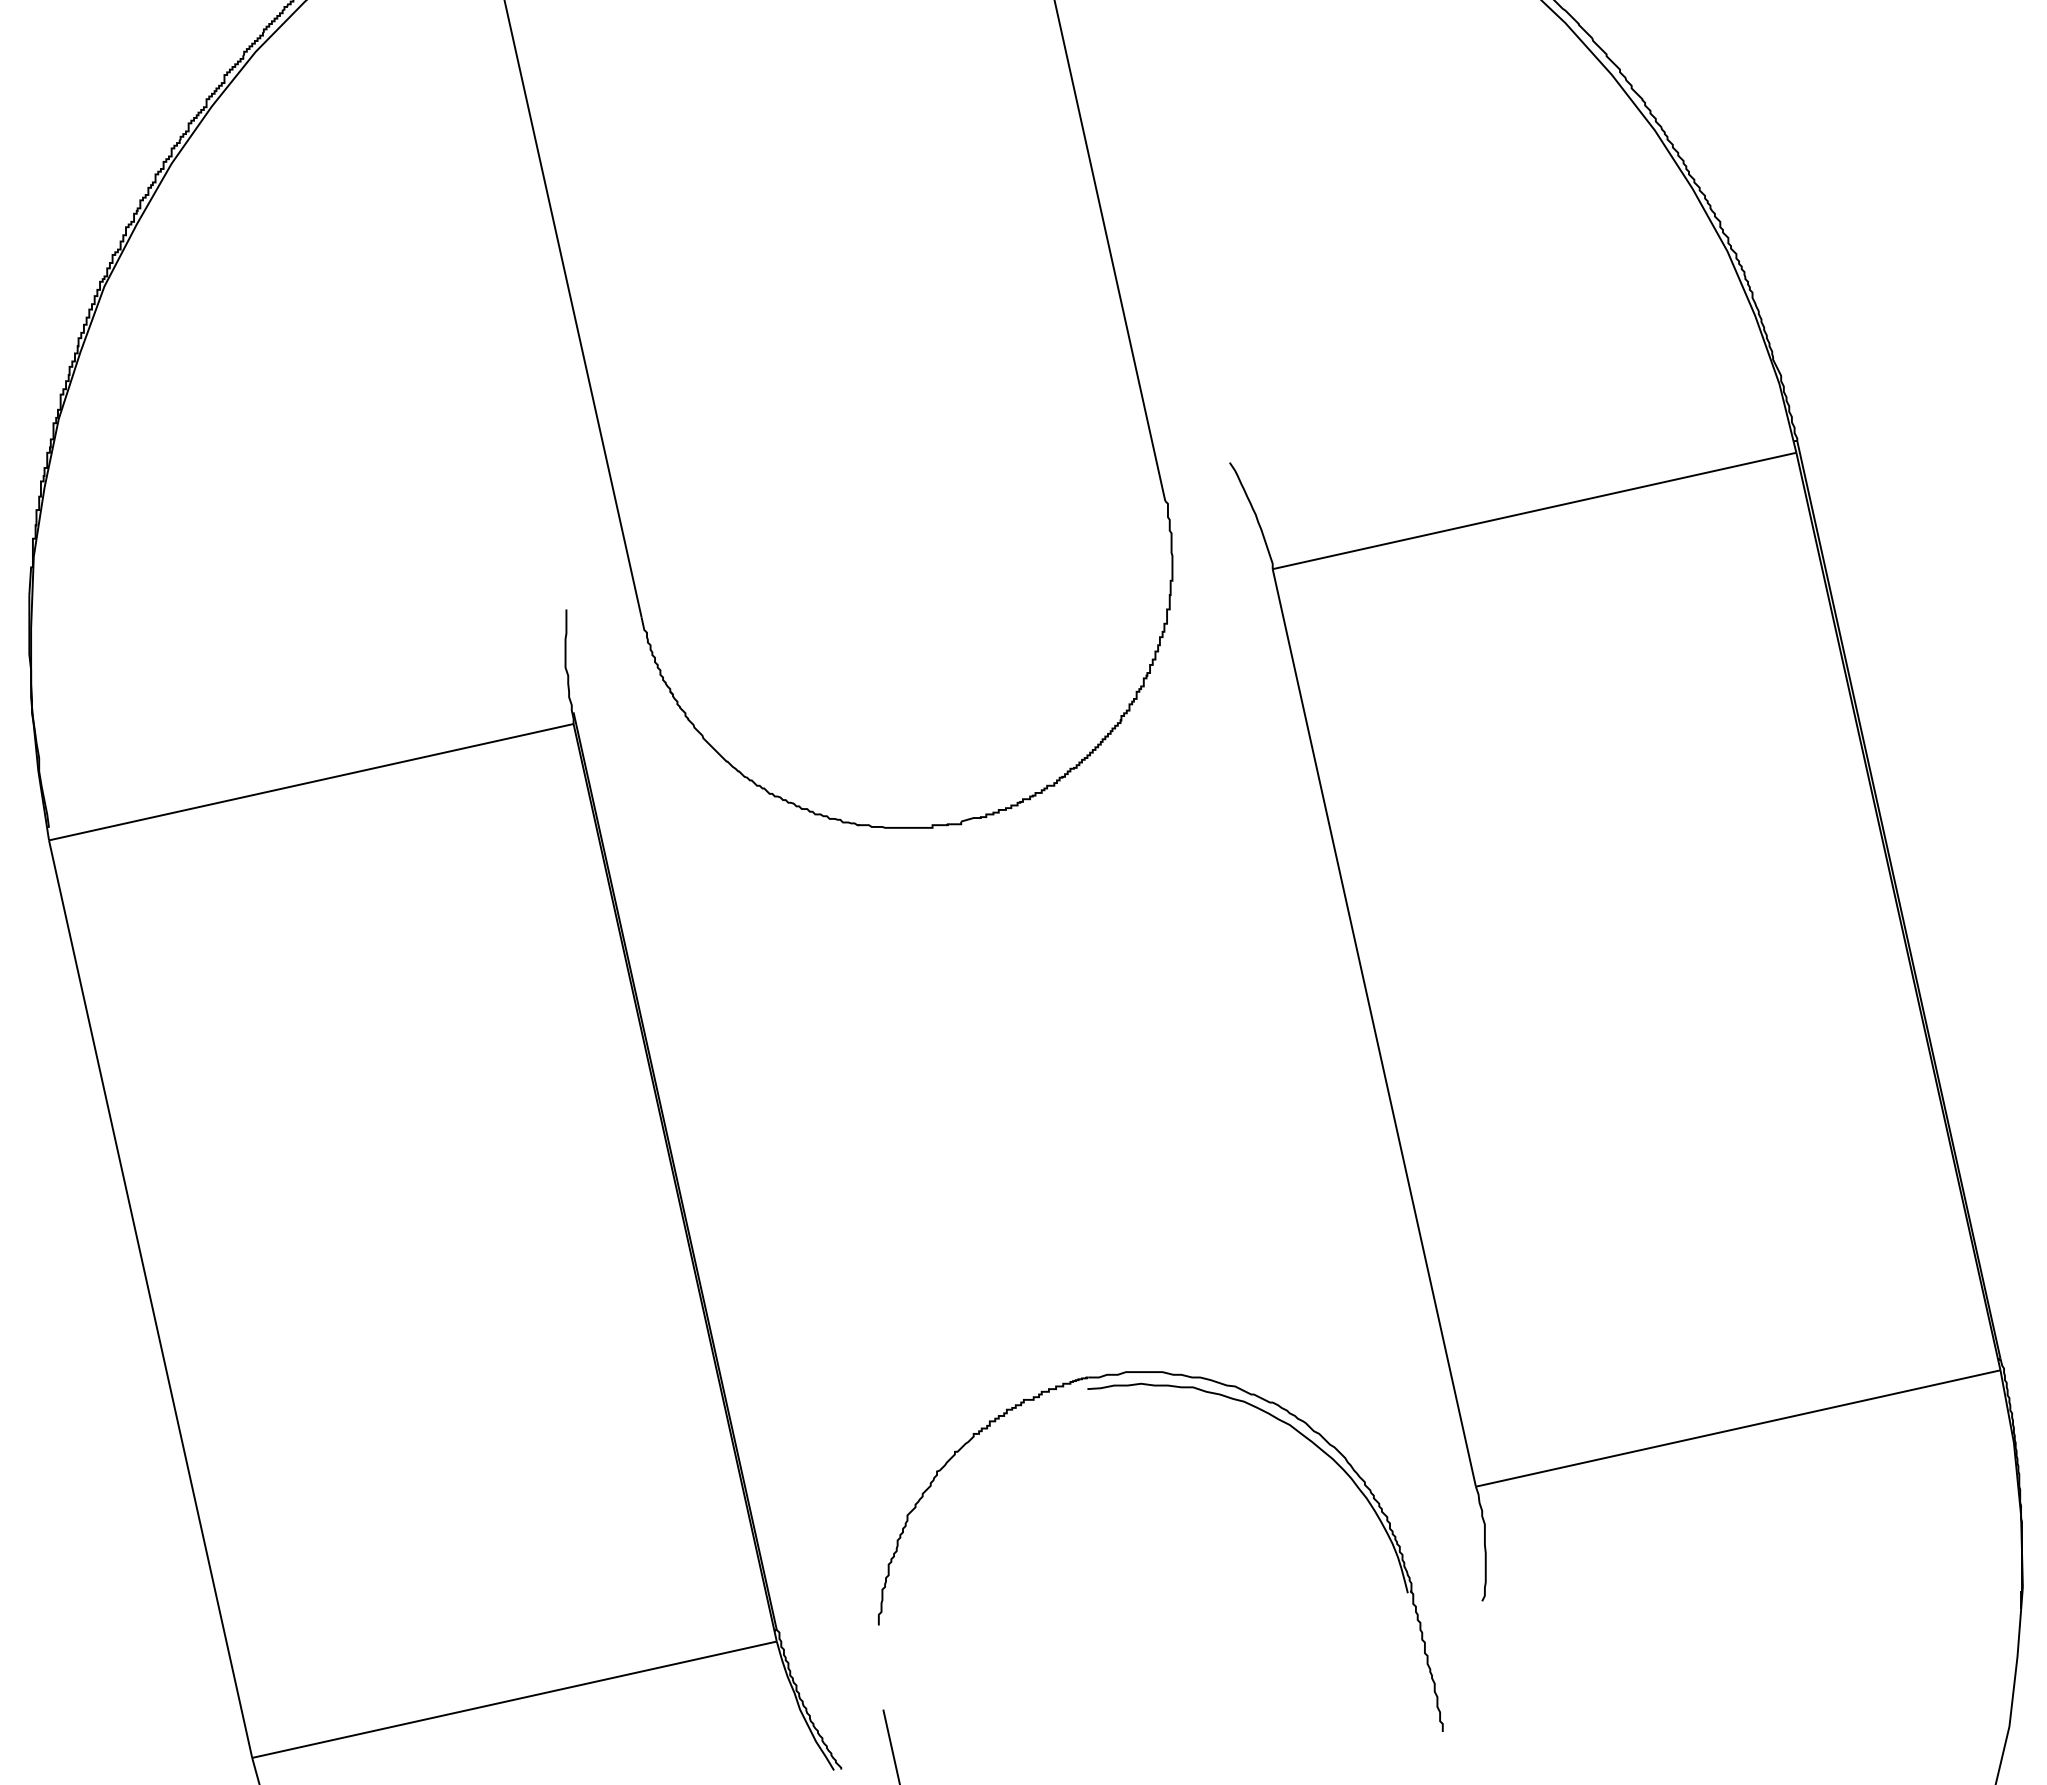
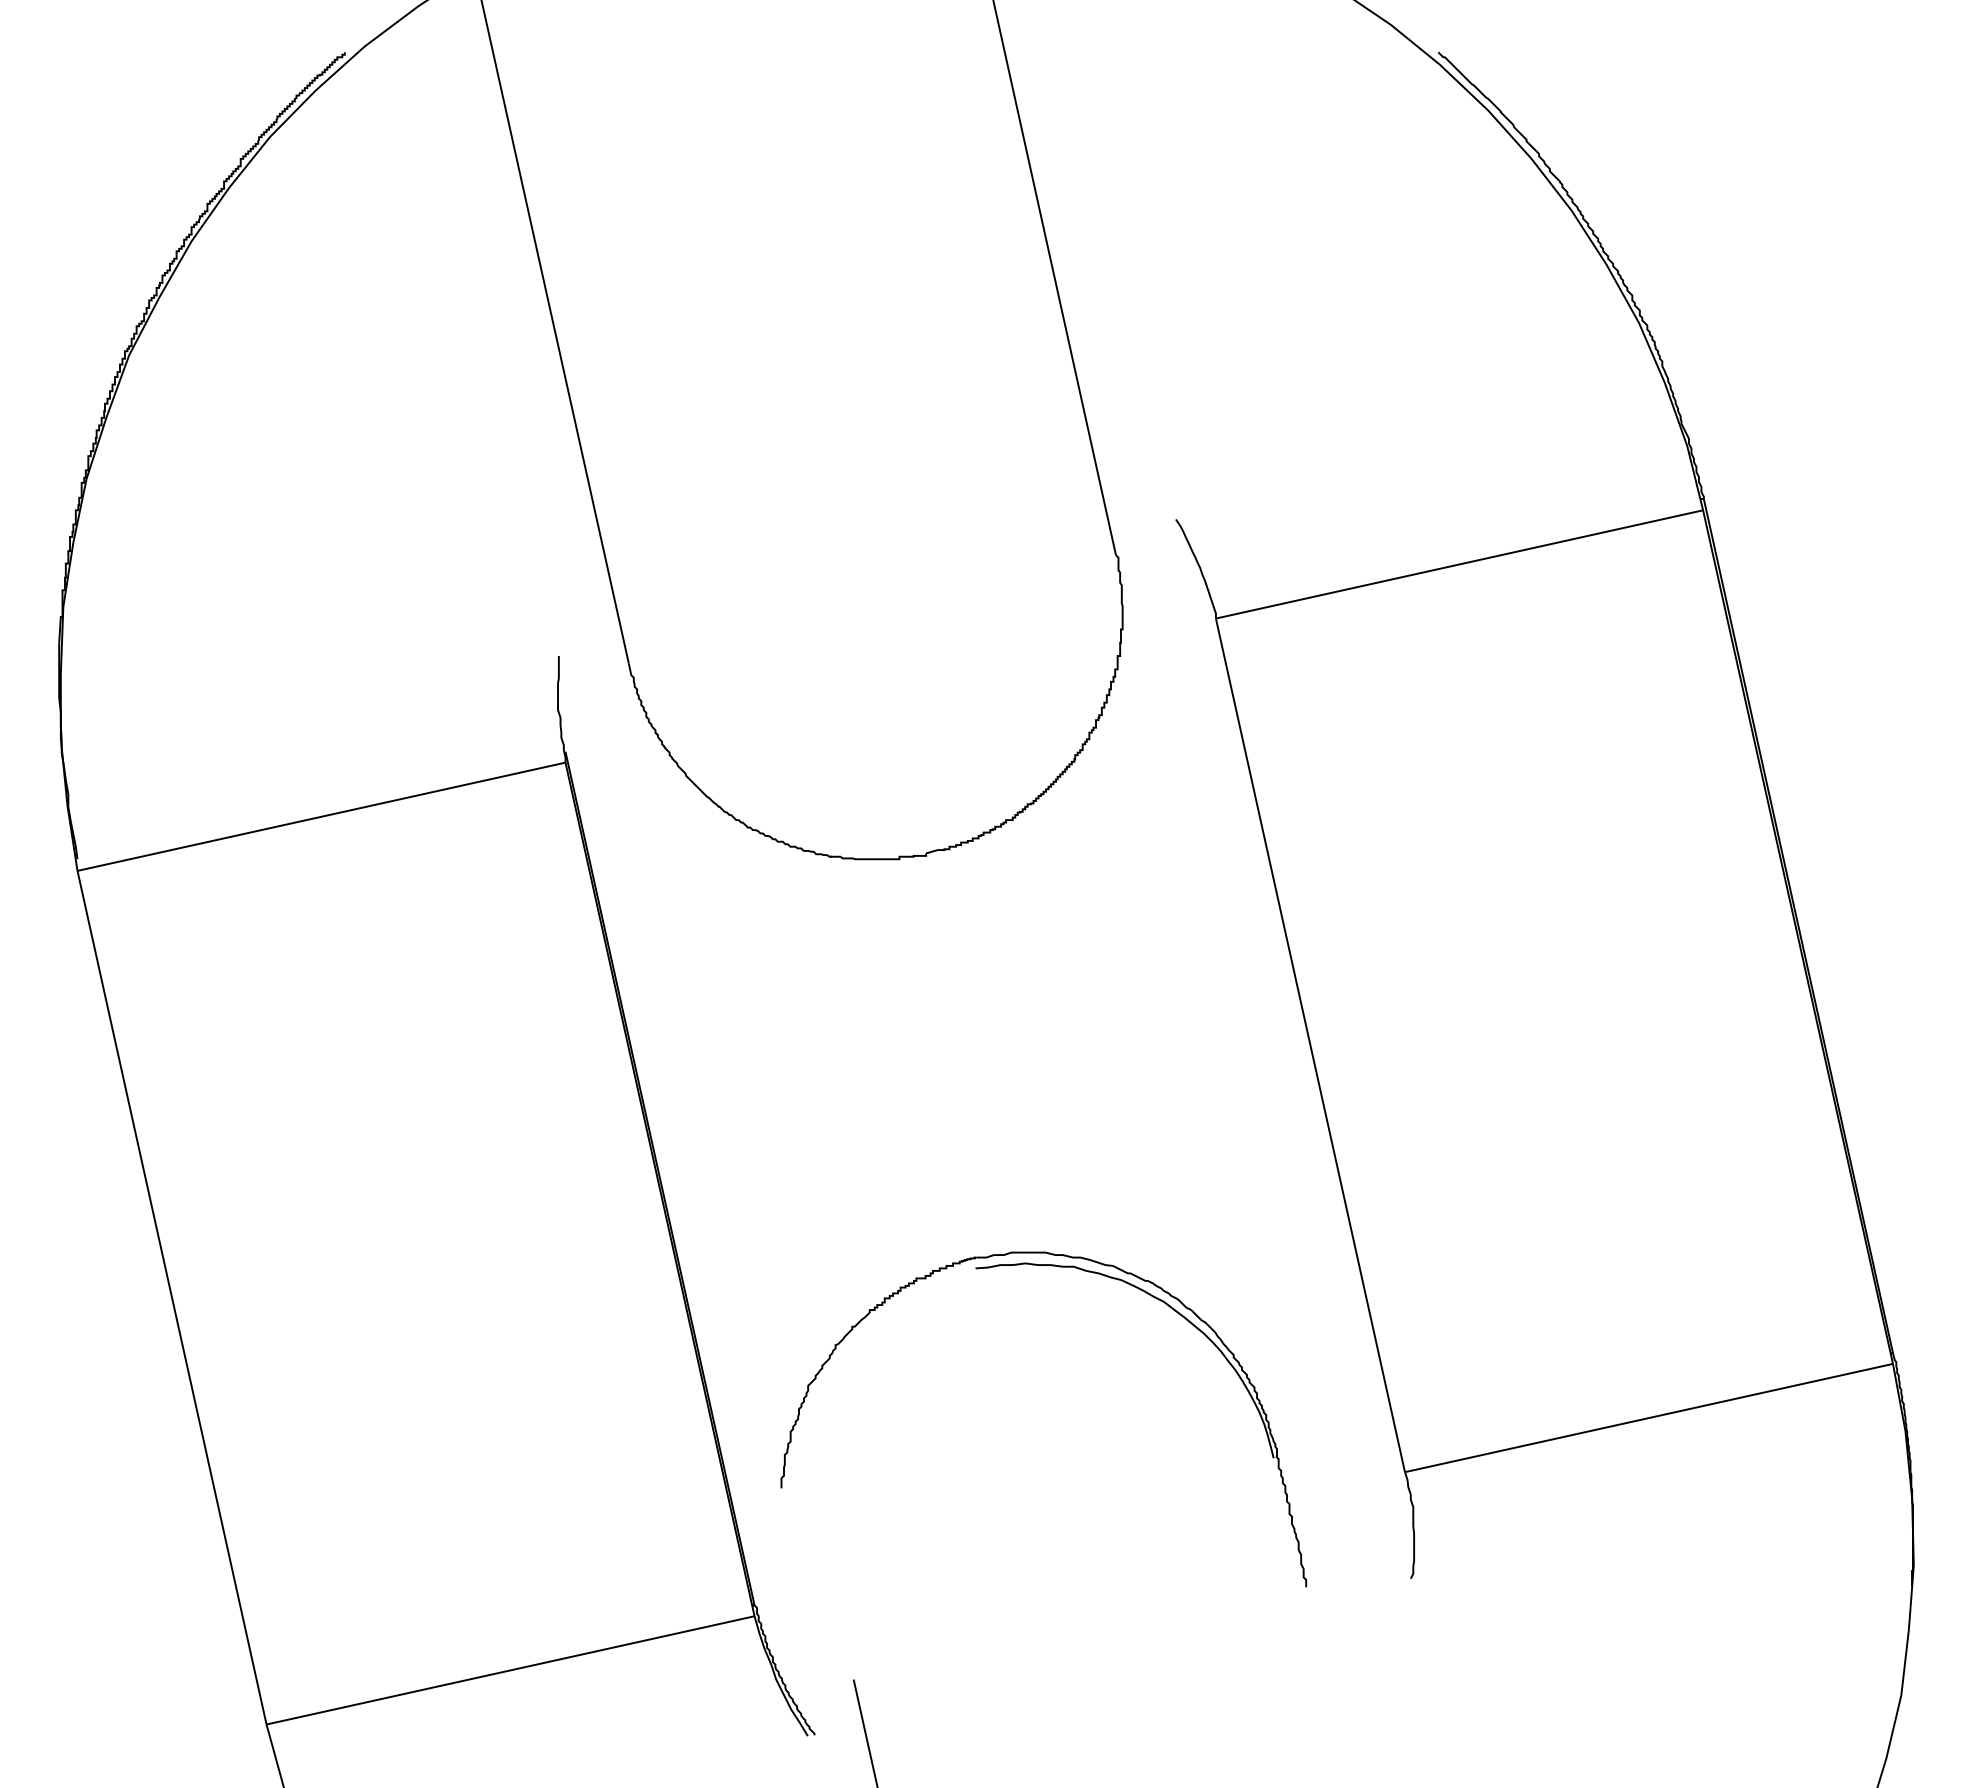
part: (1177, 1388) -> (1059, 1267), moved

